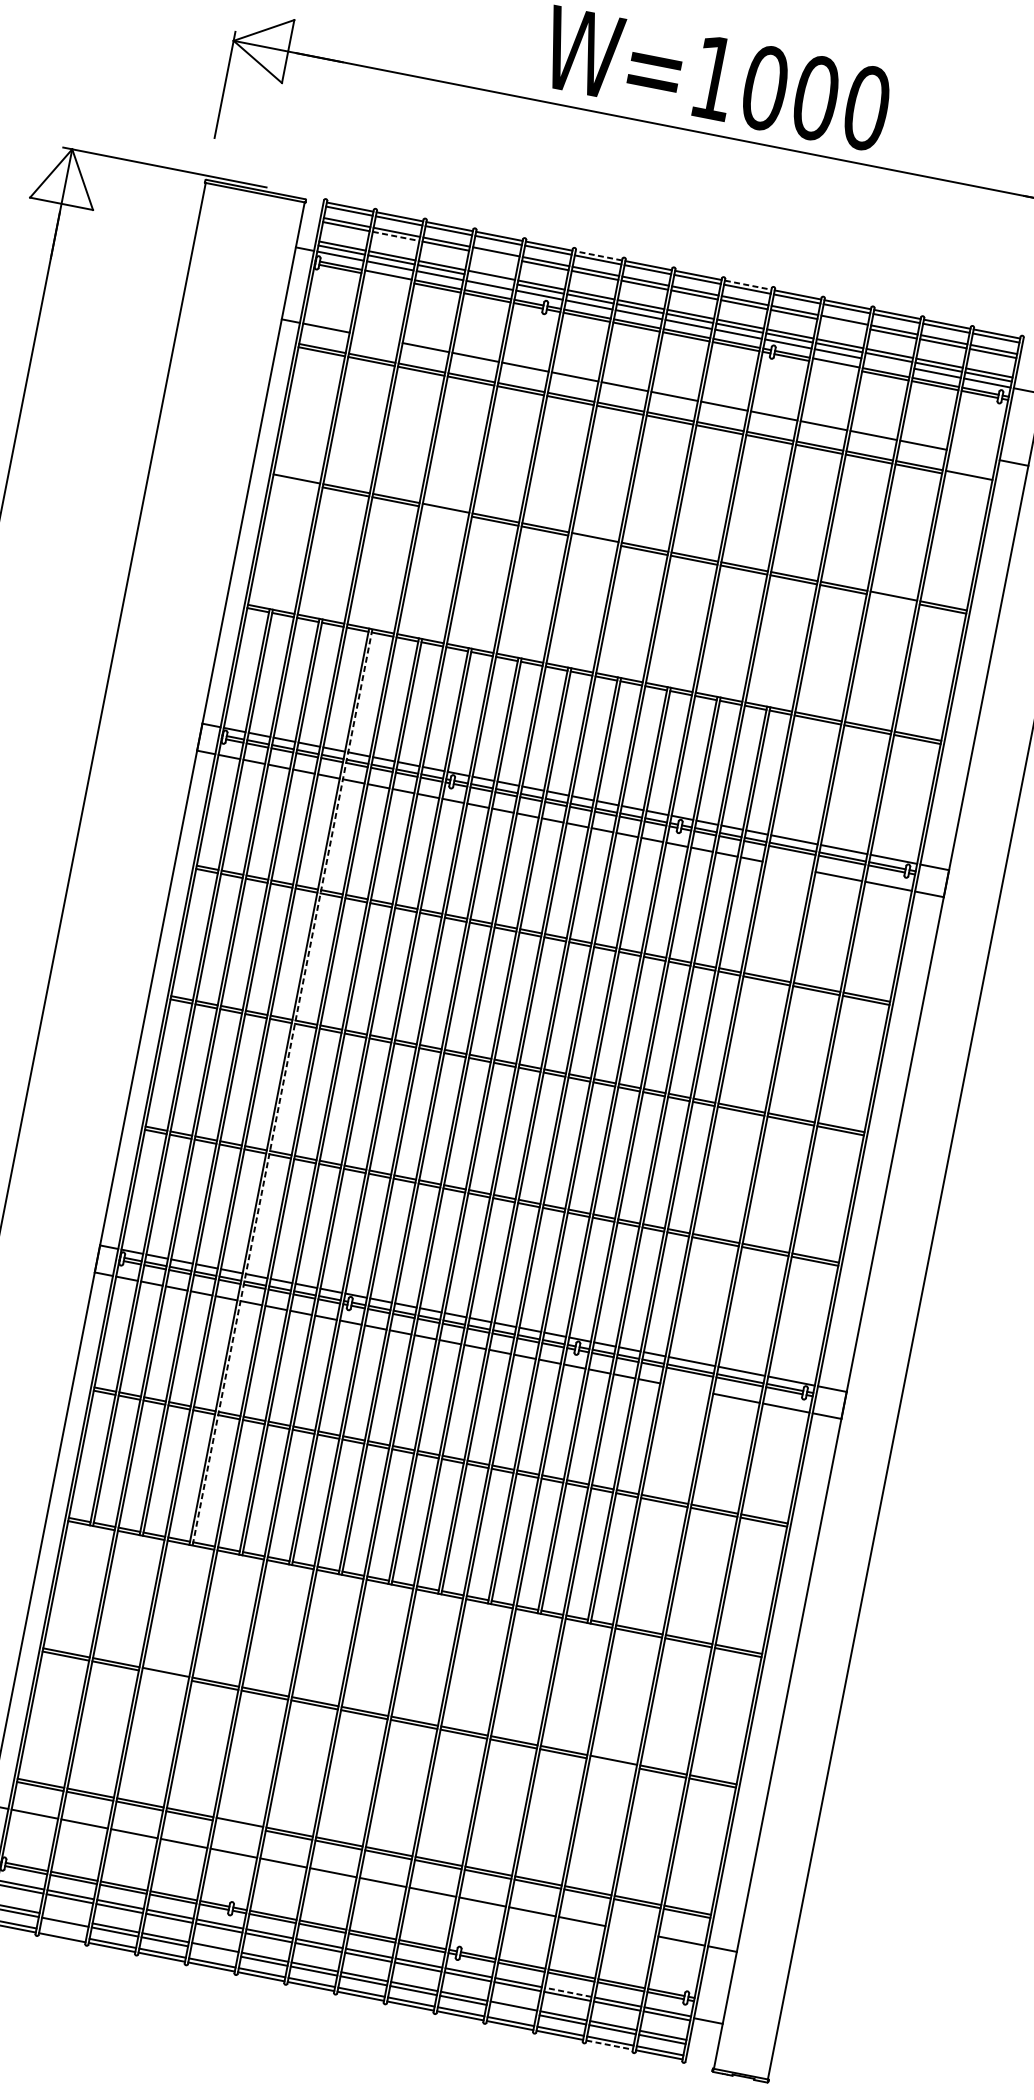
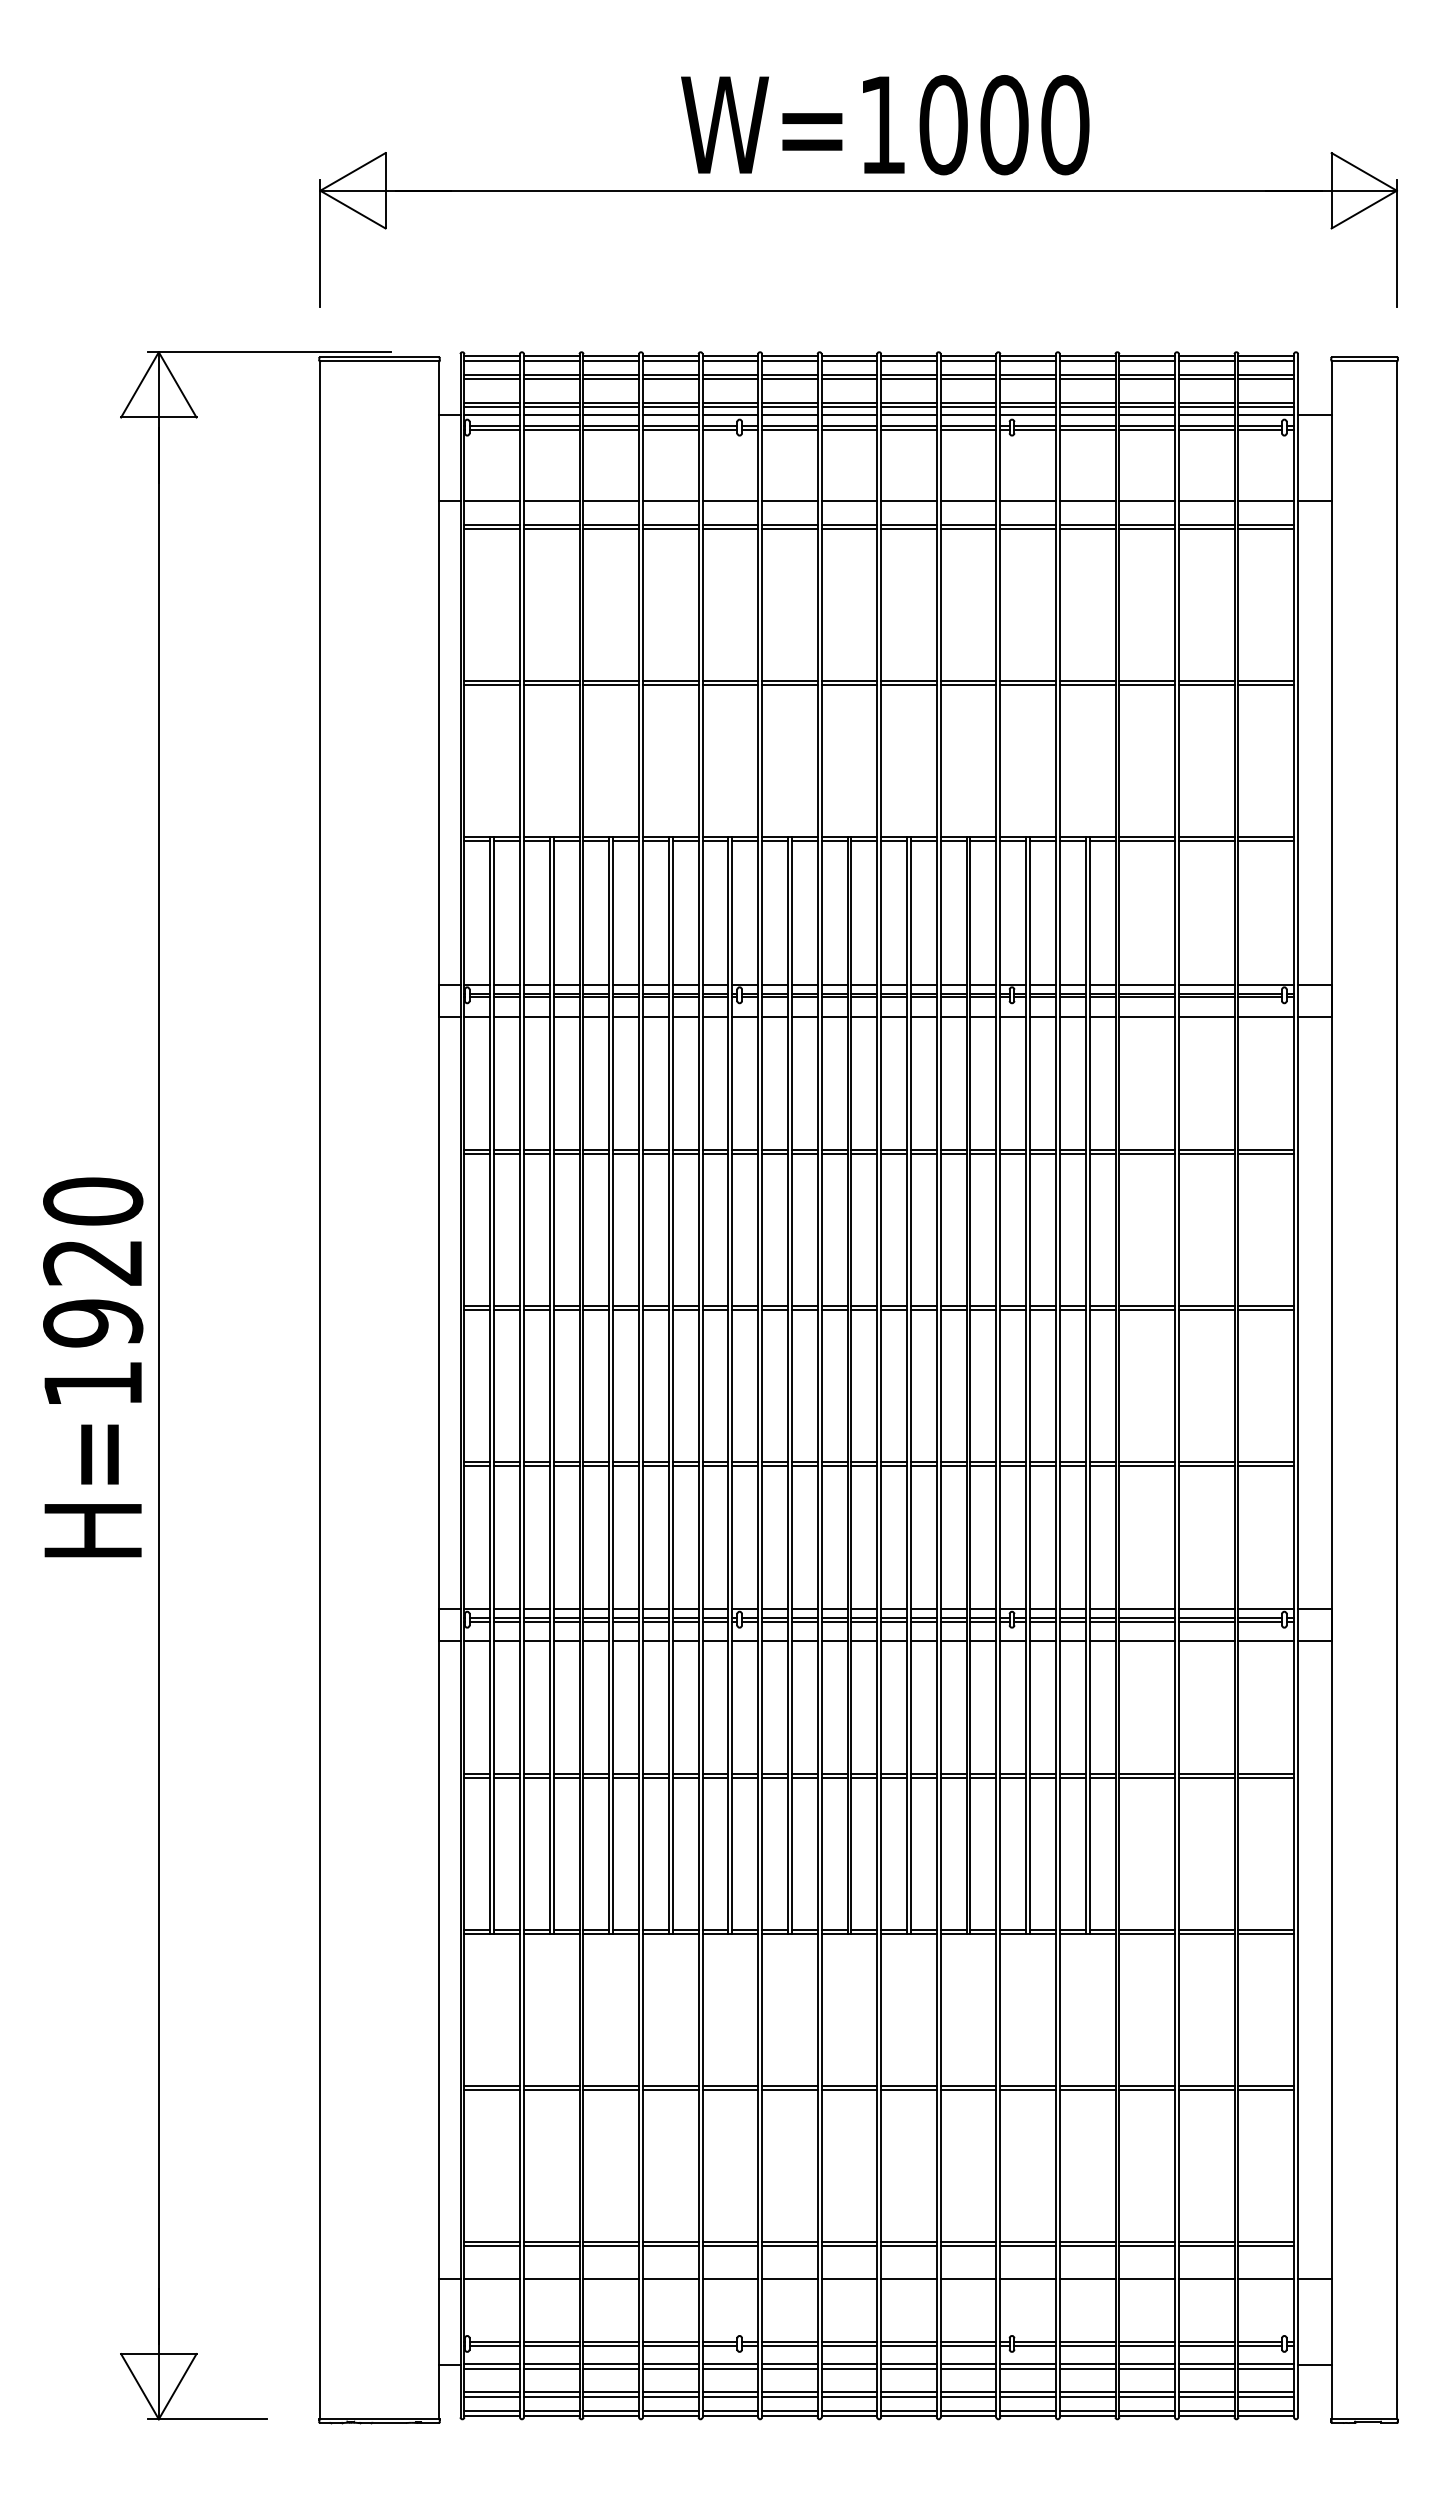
line: (395, 236) -> (551, 379), dashed -> solid
line: (495, 255) -> (670, 379), added
line: (598, 256) -> (789, 356), dashed -> solid
line: (387, 278) -> (551, 429), added
line: (490, 279) -> (670, 407), added
line: (748, 285) -> (968, 356), dashed -> solid
line: (843, 324) -> (1087, 379), added
line: (376, 337) -> (551, 500), added
line: (888, 363) -> (1147, 414), added
line: (835, 366) -> (1087, 429), added
line: (973, 454) -> (1266, 500), added
line: (968, 479) -> (1266, 529), added
line: (296, 482) -> (492, 685), added
line: (445, 511) -> (670, 685), added
line: (594, 540) -> (849, 685), added
line: (893, 599) -> (1206, 685), added
line: (789, 867) -> (1147, 1017), added
line: (282, 1088) -> (613, 1386), dashed -> solid
line: (687, 1388) -> (1147, 1641), added
line: (165, 1675) -> (611, 2090), added
line: (613, 1763) -> (1147, 2090), added
line: (239, 1825) -> (730, 2246), added
line: (65, 1918) -> (551, 2392), added
line: (631, 1931) -> (1206, 2279), added
line: (62, 1933) -> (551, 2410), added
line: (214, 1951) -> (730, 2397), added
line: (568, 1992) -> (1147, 2364), dashed -> solid
line: (512, 2010) -> (1087, 2397), added
line: (609, 2045) -> (1206, 2415), dashed -> solid

